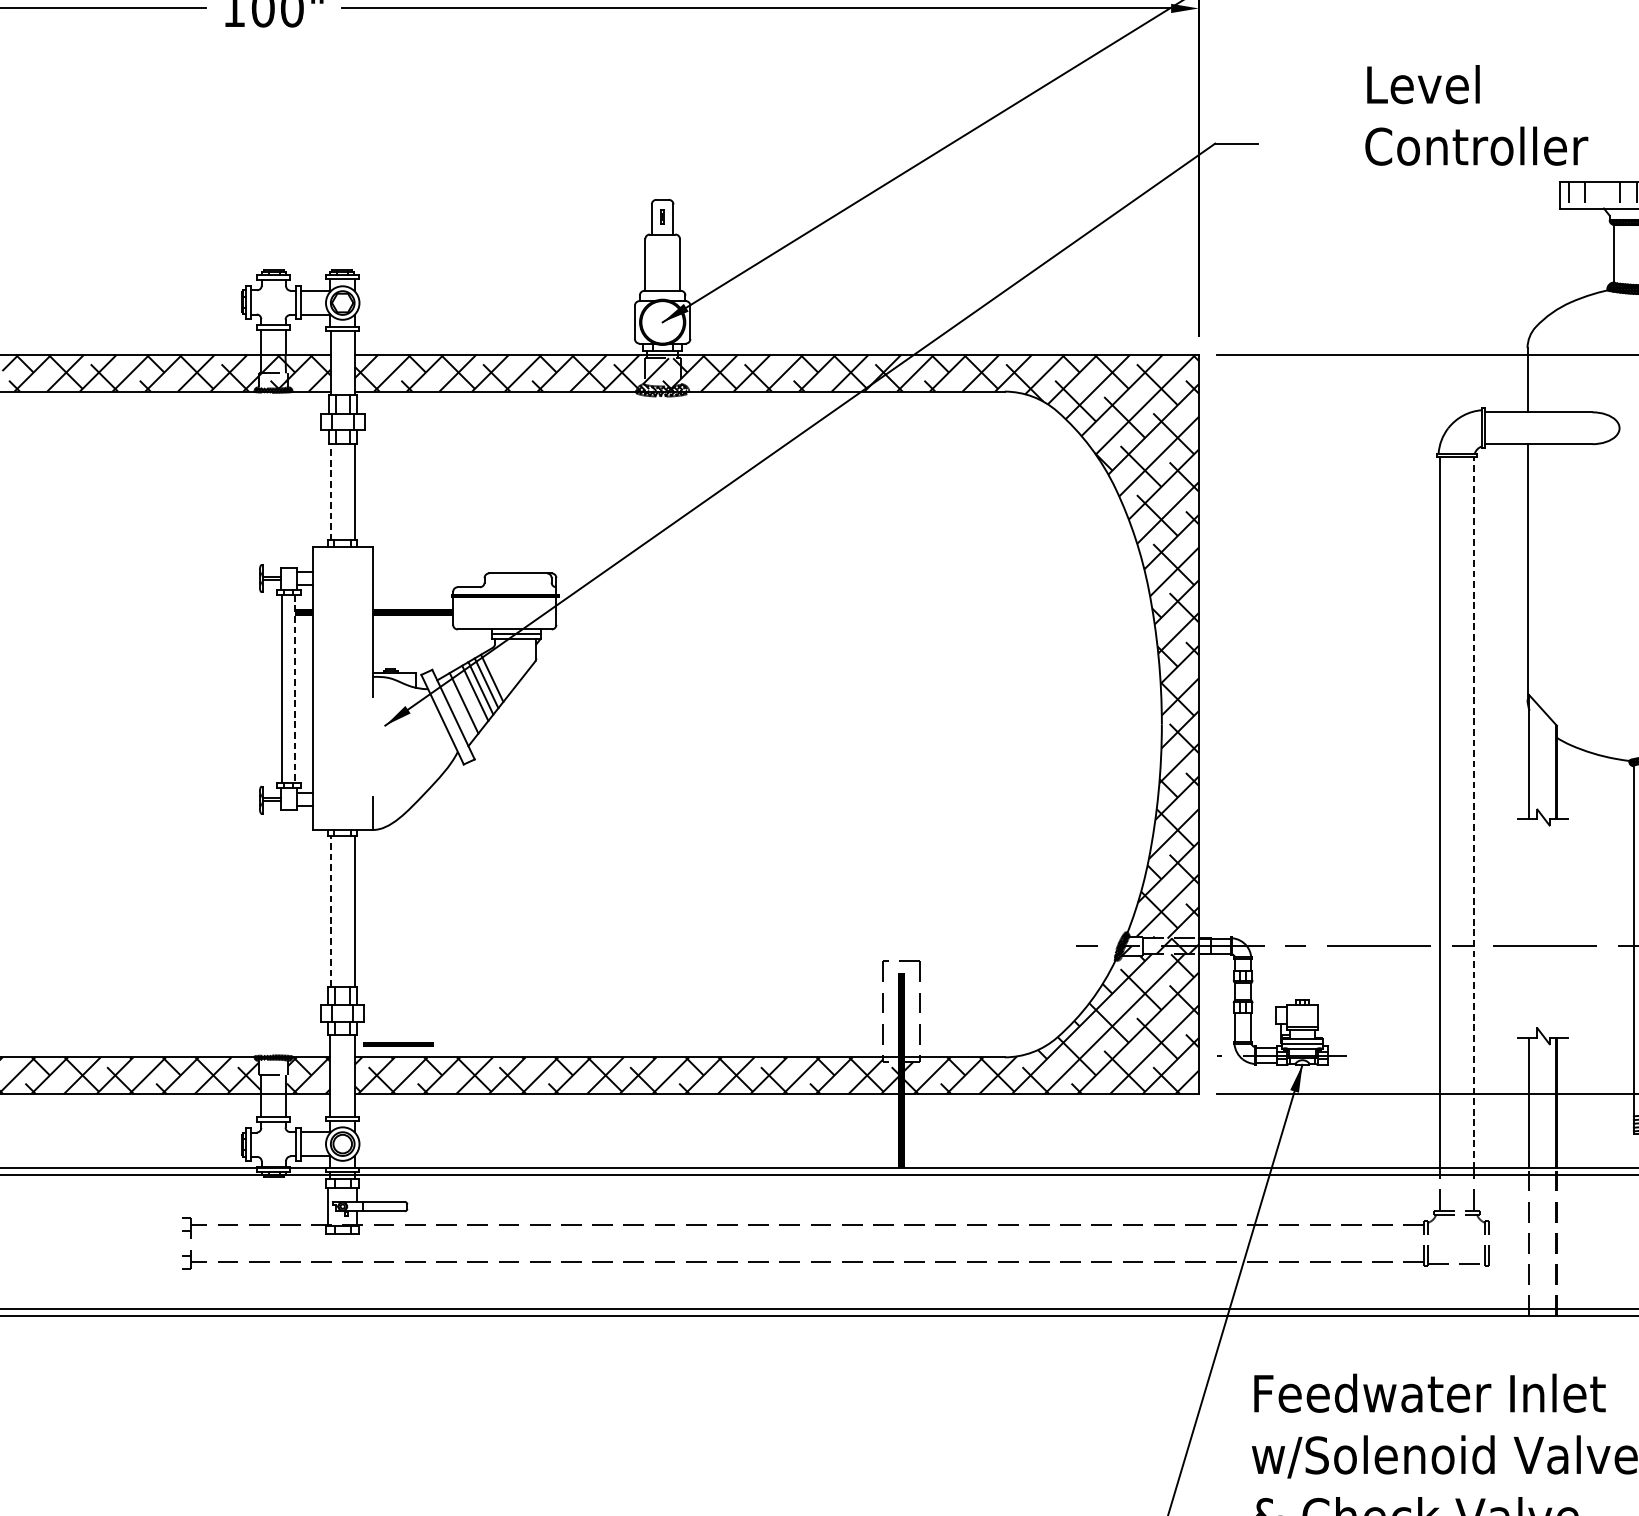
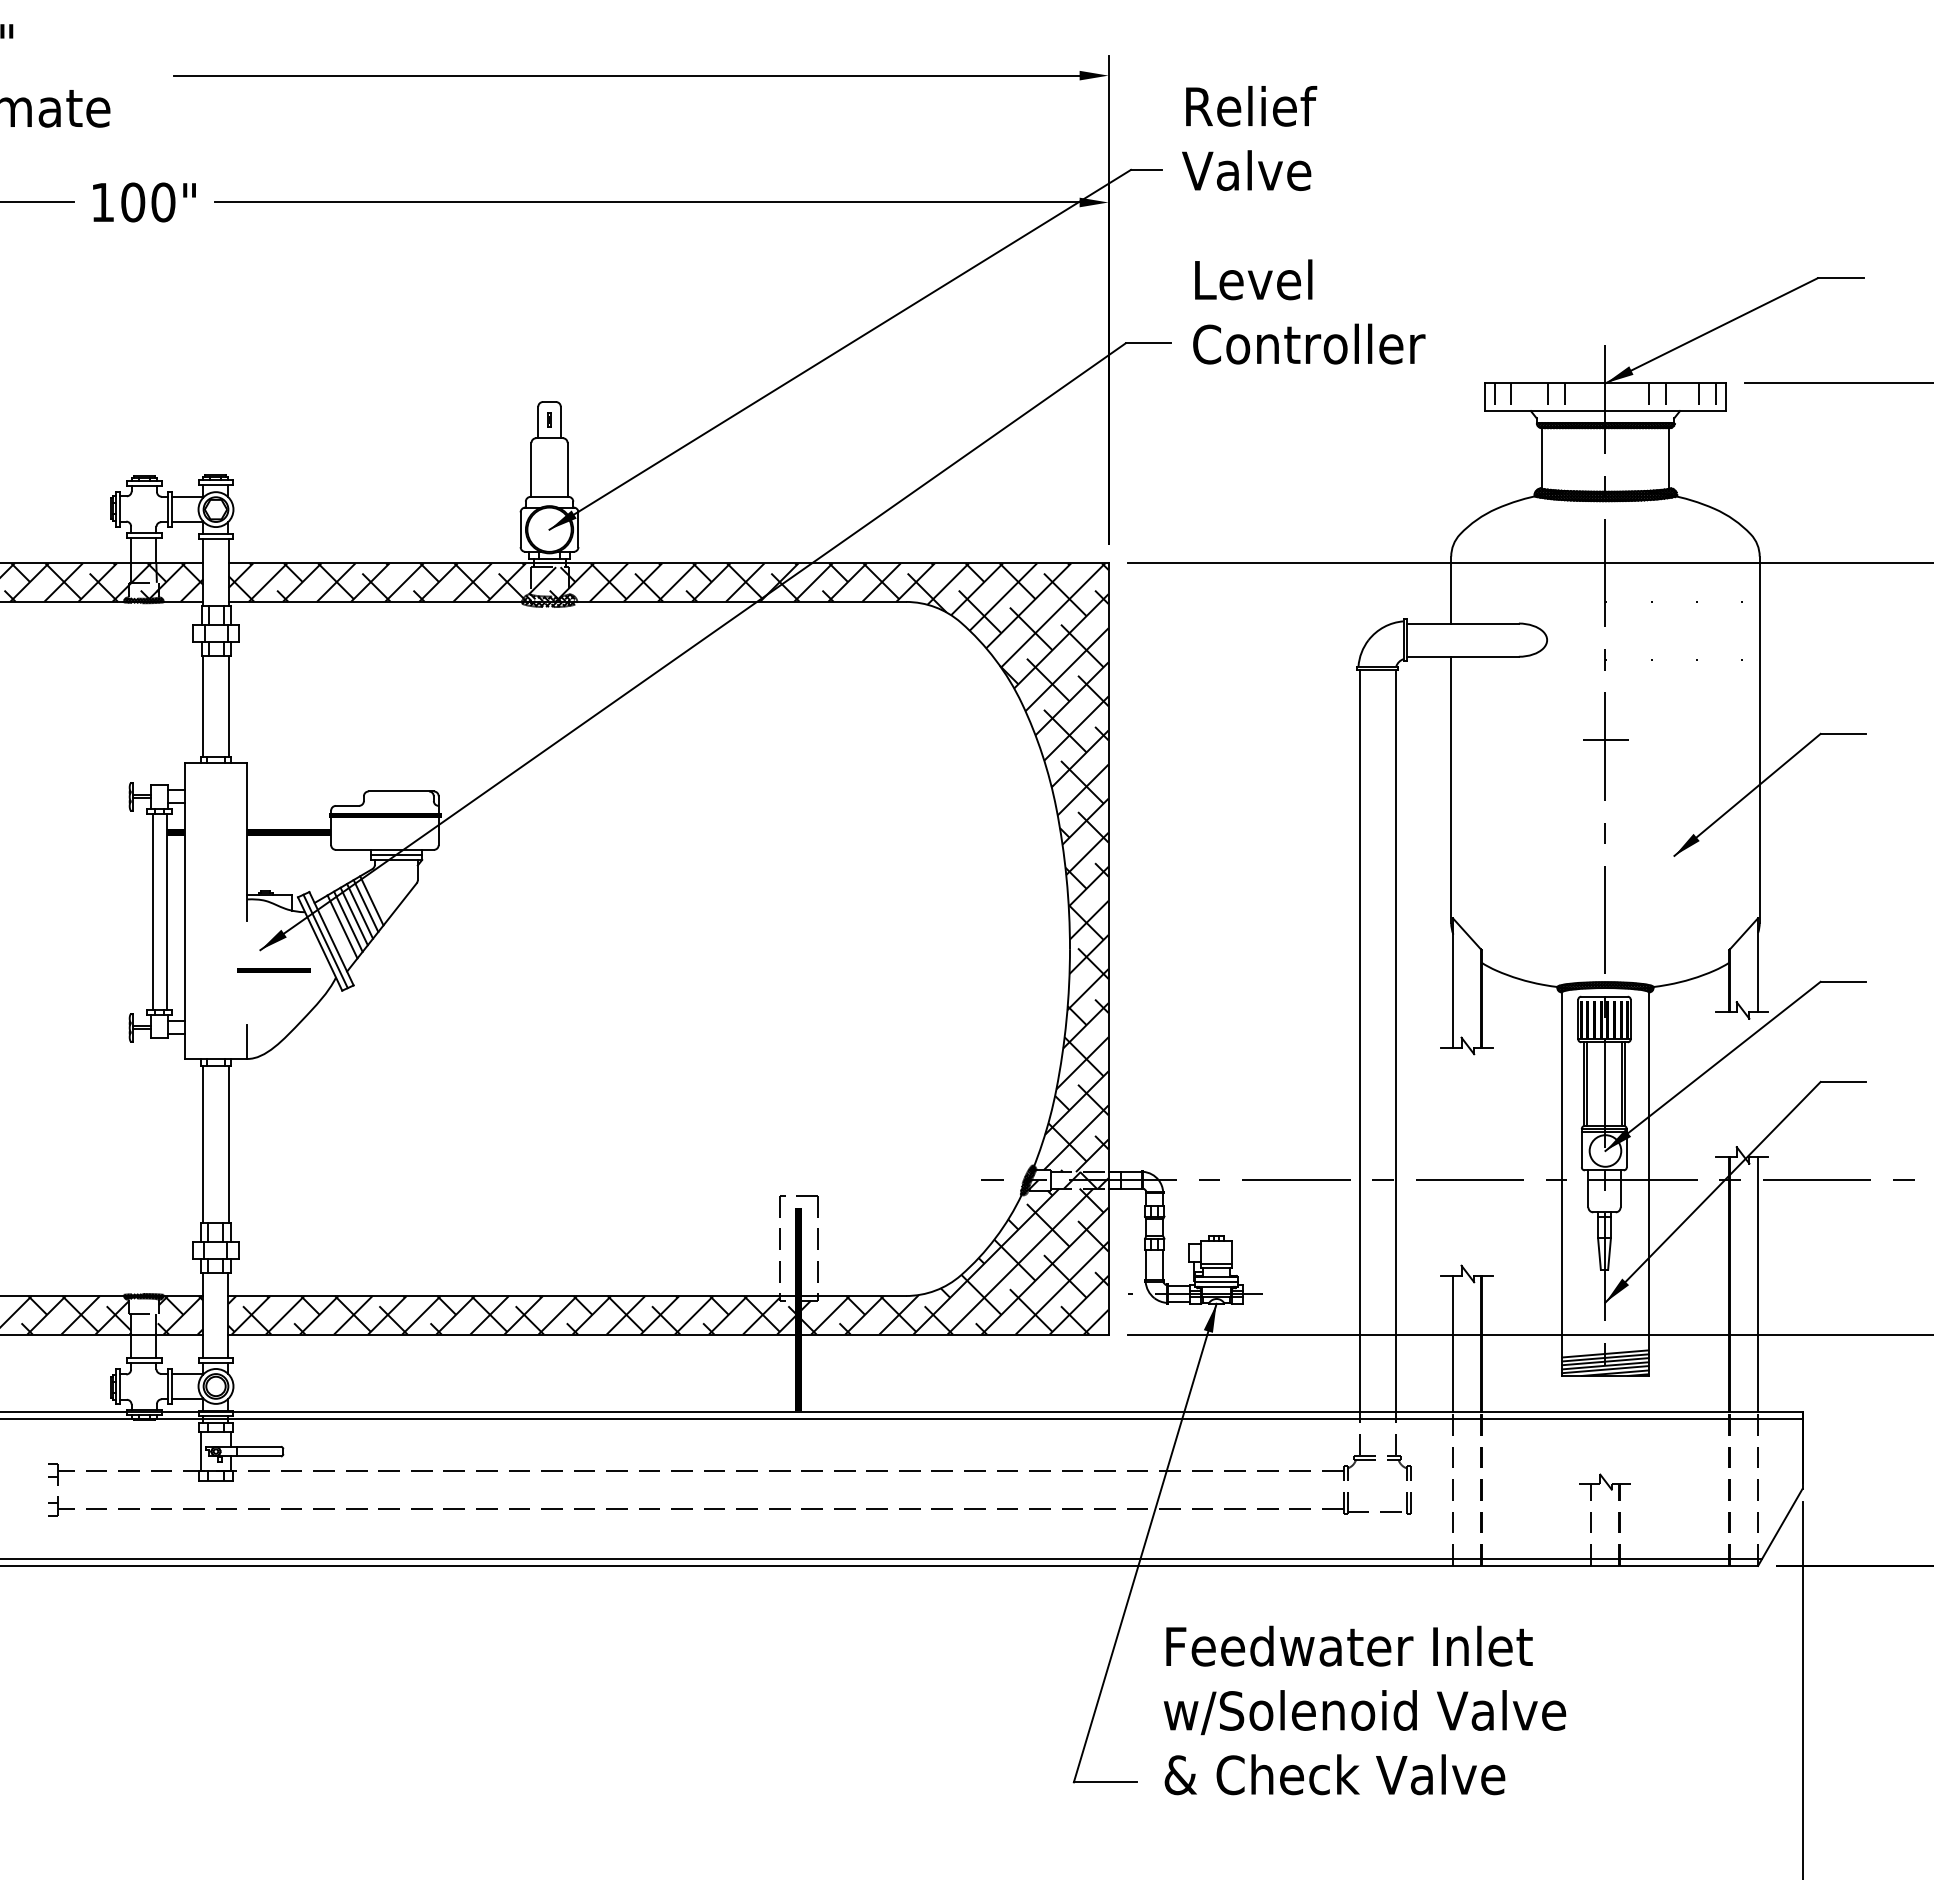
text: (1476, 114) -> (1309, 311), moved
line: (330, 491) -> (203, 706), dashed -> solid
line: (295, 688) -> (166, 911), dashed -> solid
line: (469, 698) -> (348, 921), added
line: (447, 717) -> (325, 941), added
line: (1474, 812) -> (1395, 1040), dashed -> solid
line: (330, 911) -> (203, 1143), dashed -> solid
line: (397, 1044) -> (273, 970), moved

